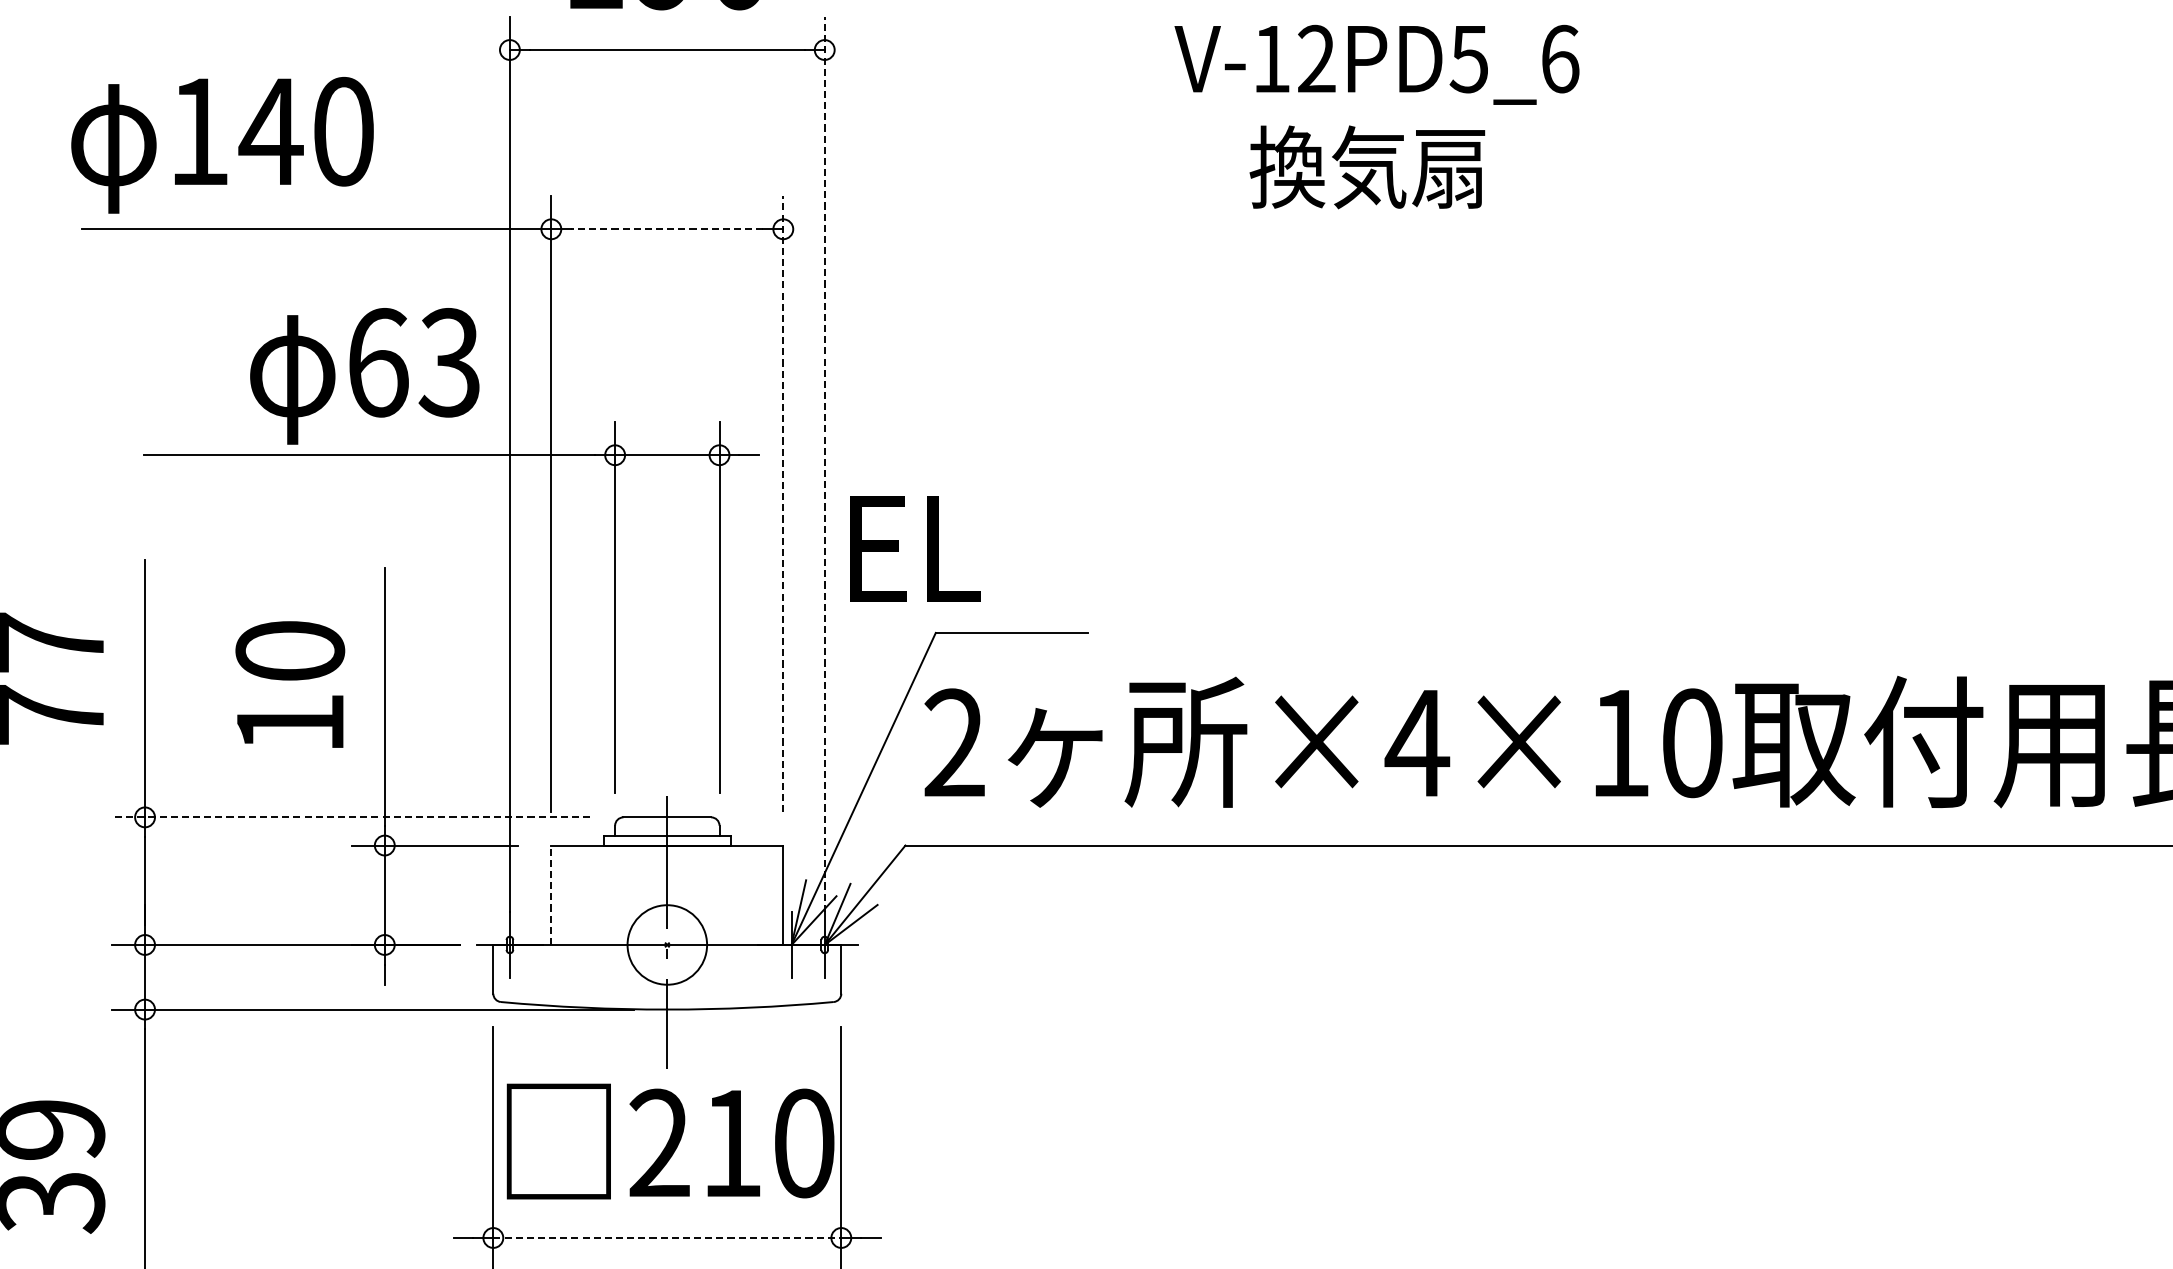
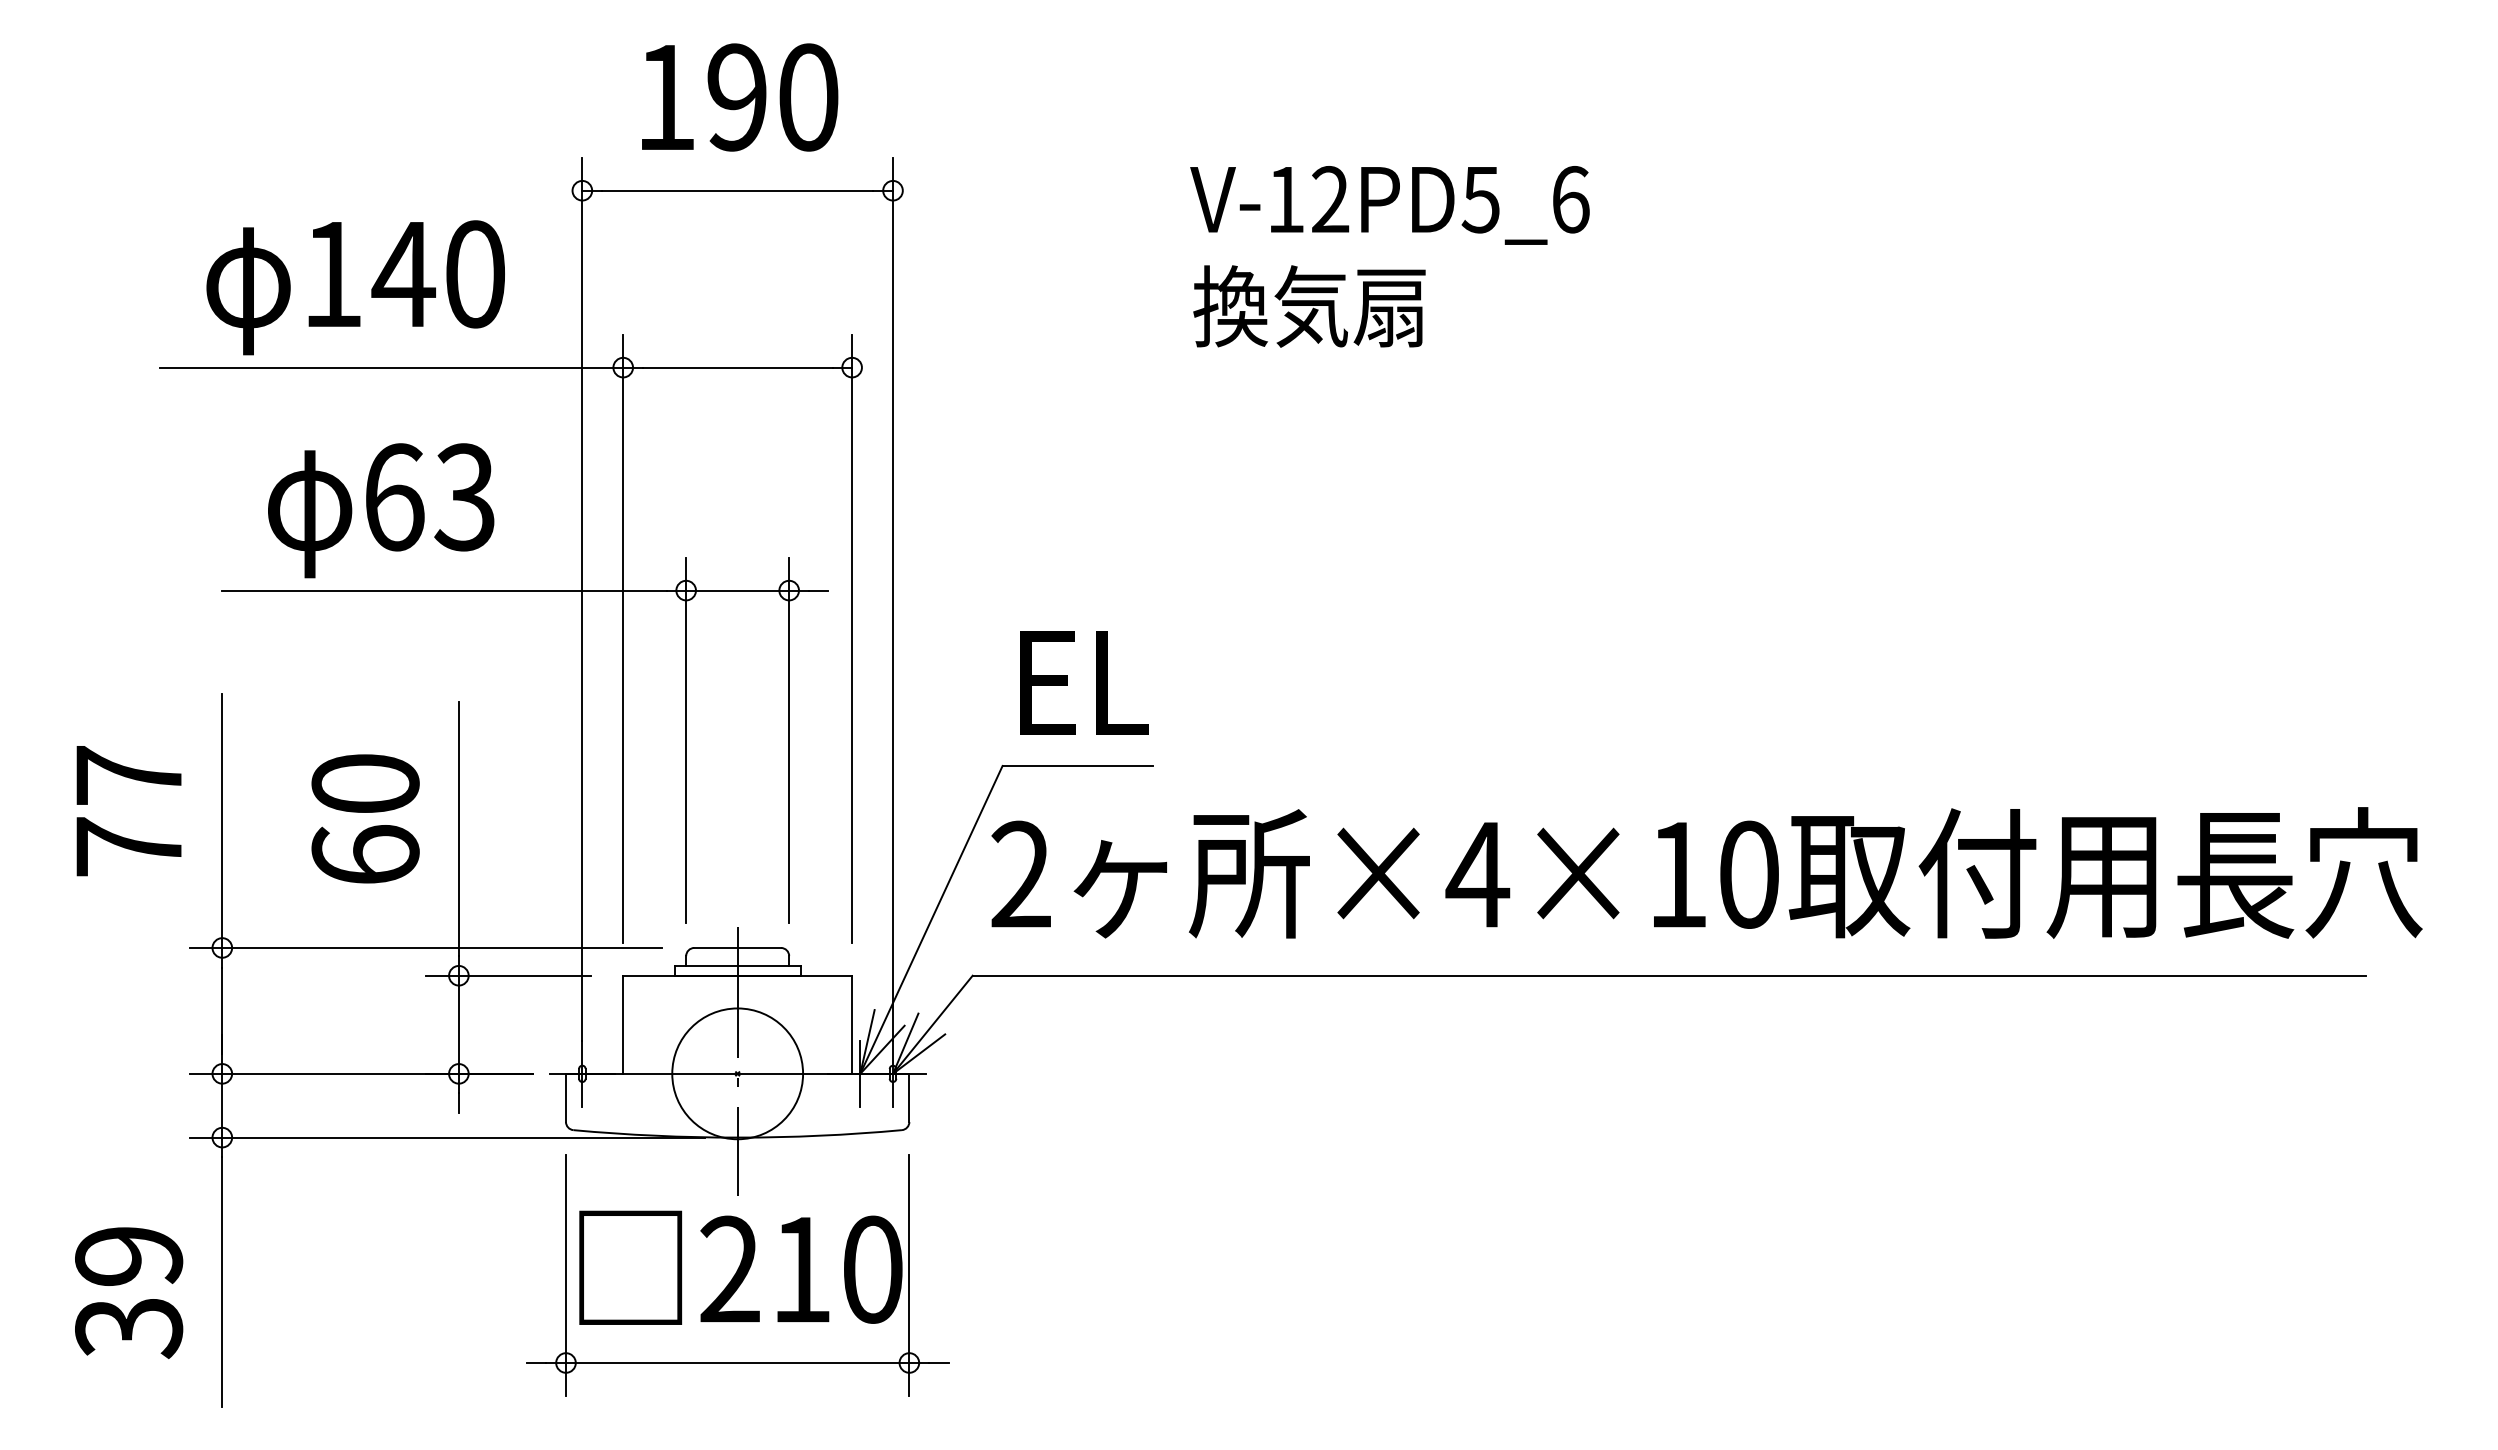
text: (1376, 64) -> (1389, 205), moved
text: (222, 145) -> (355, 287), moved
text: (1367, 167) -> (1309, 306), moved
line: (667, 229) -> (737, 367), dashed -> solid
text: (365, 376) -> (381, 510), moved
line: (825, 464) -> (893, 599), dashed -> solid
line: (783, 503) -> (852, 638), dashed -> solid
text: (915, 548) -> (1084, 682), moved
text: (290, 722) -> (365, 854), 10 -> 60
line: (350, 816) -> (425, 947), dashed -> solid
line: (551, 894) -> (623, 1024), dashed -> solid
circle: (667, 944) -> (737, 1073), size x1.67
line: (667, 1237) -> (737, 1362), dashed -> solid

